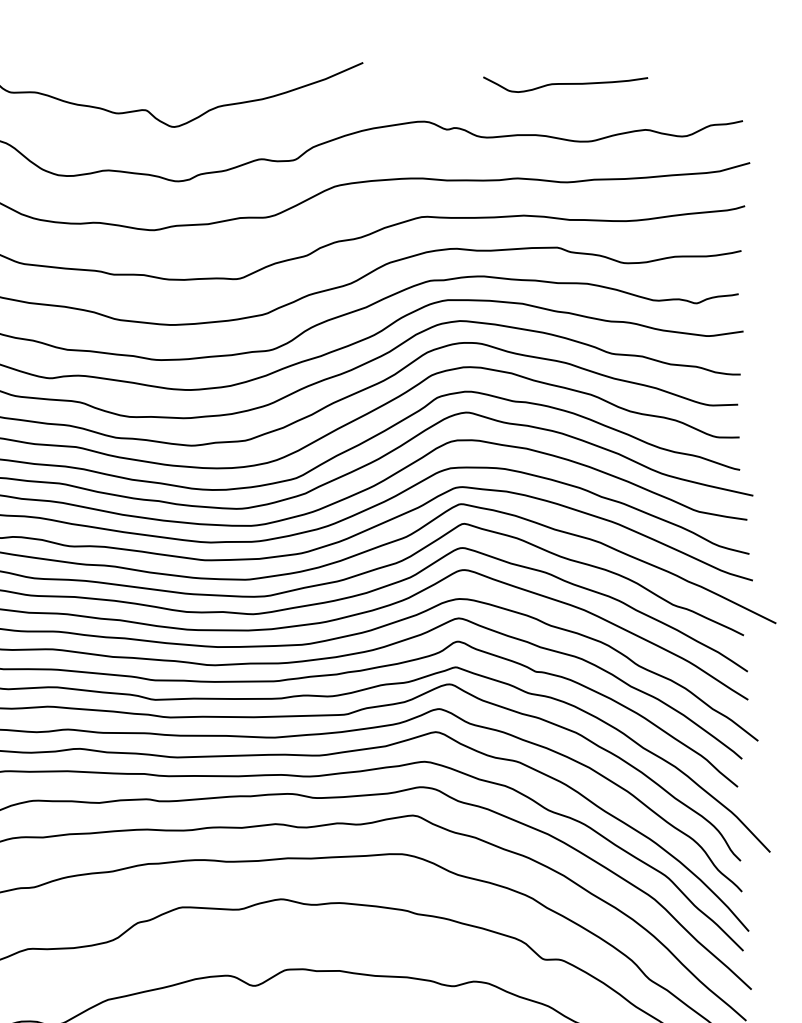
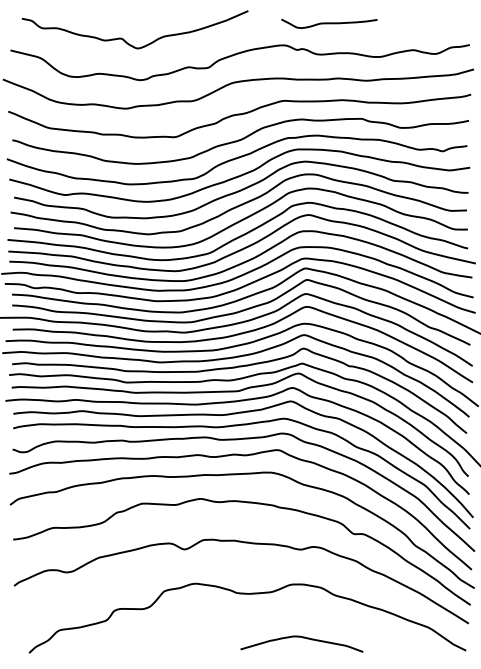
curve: (565, 84) -> (329, 23), moved

